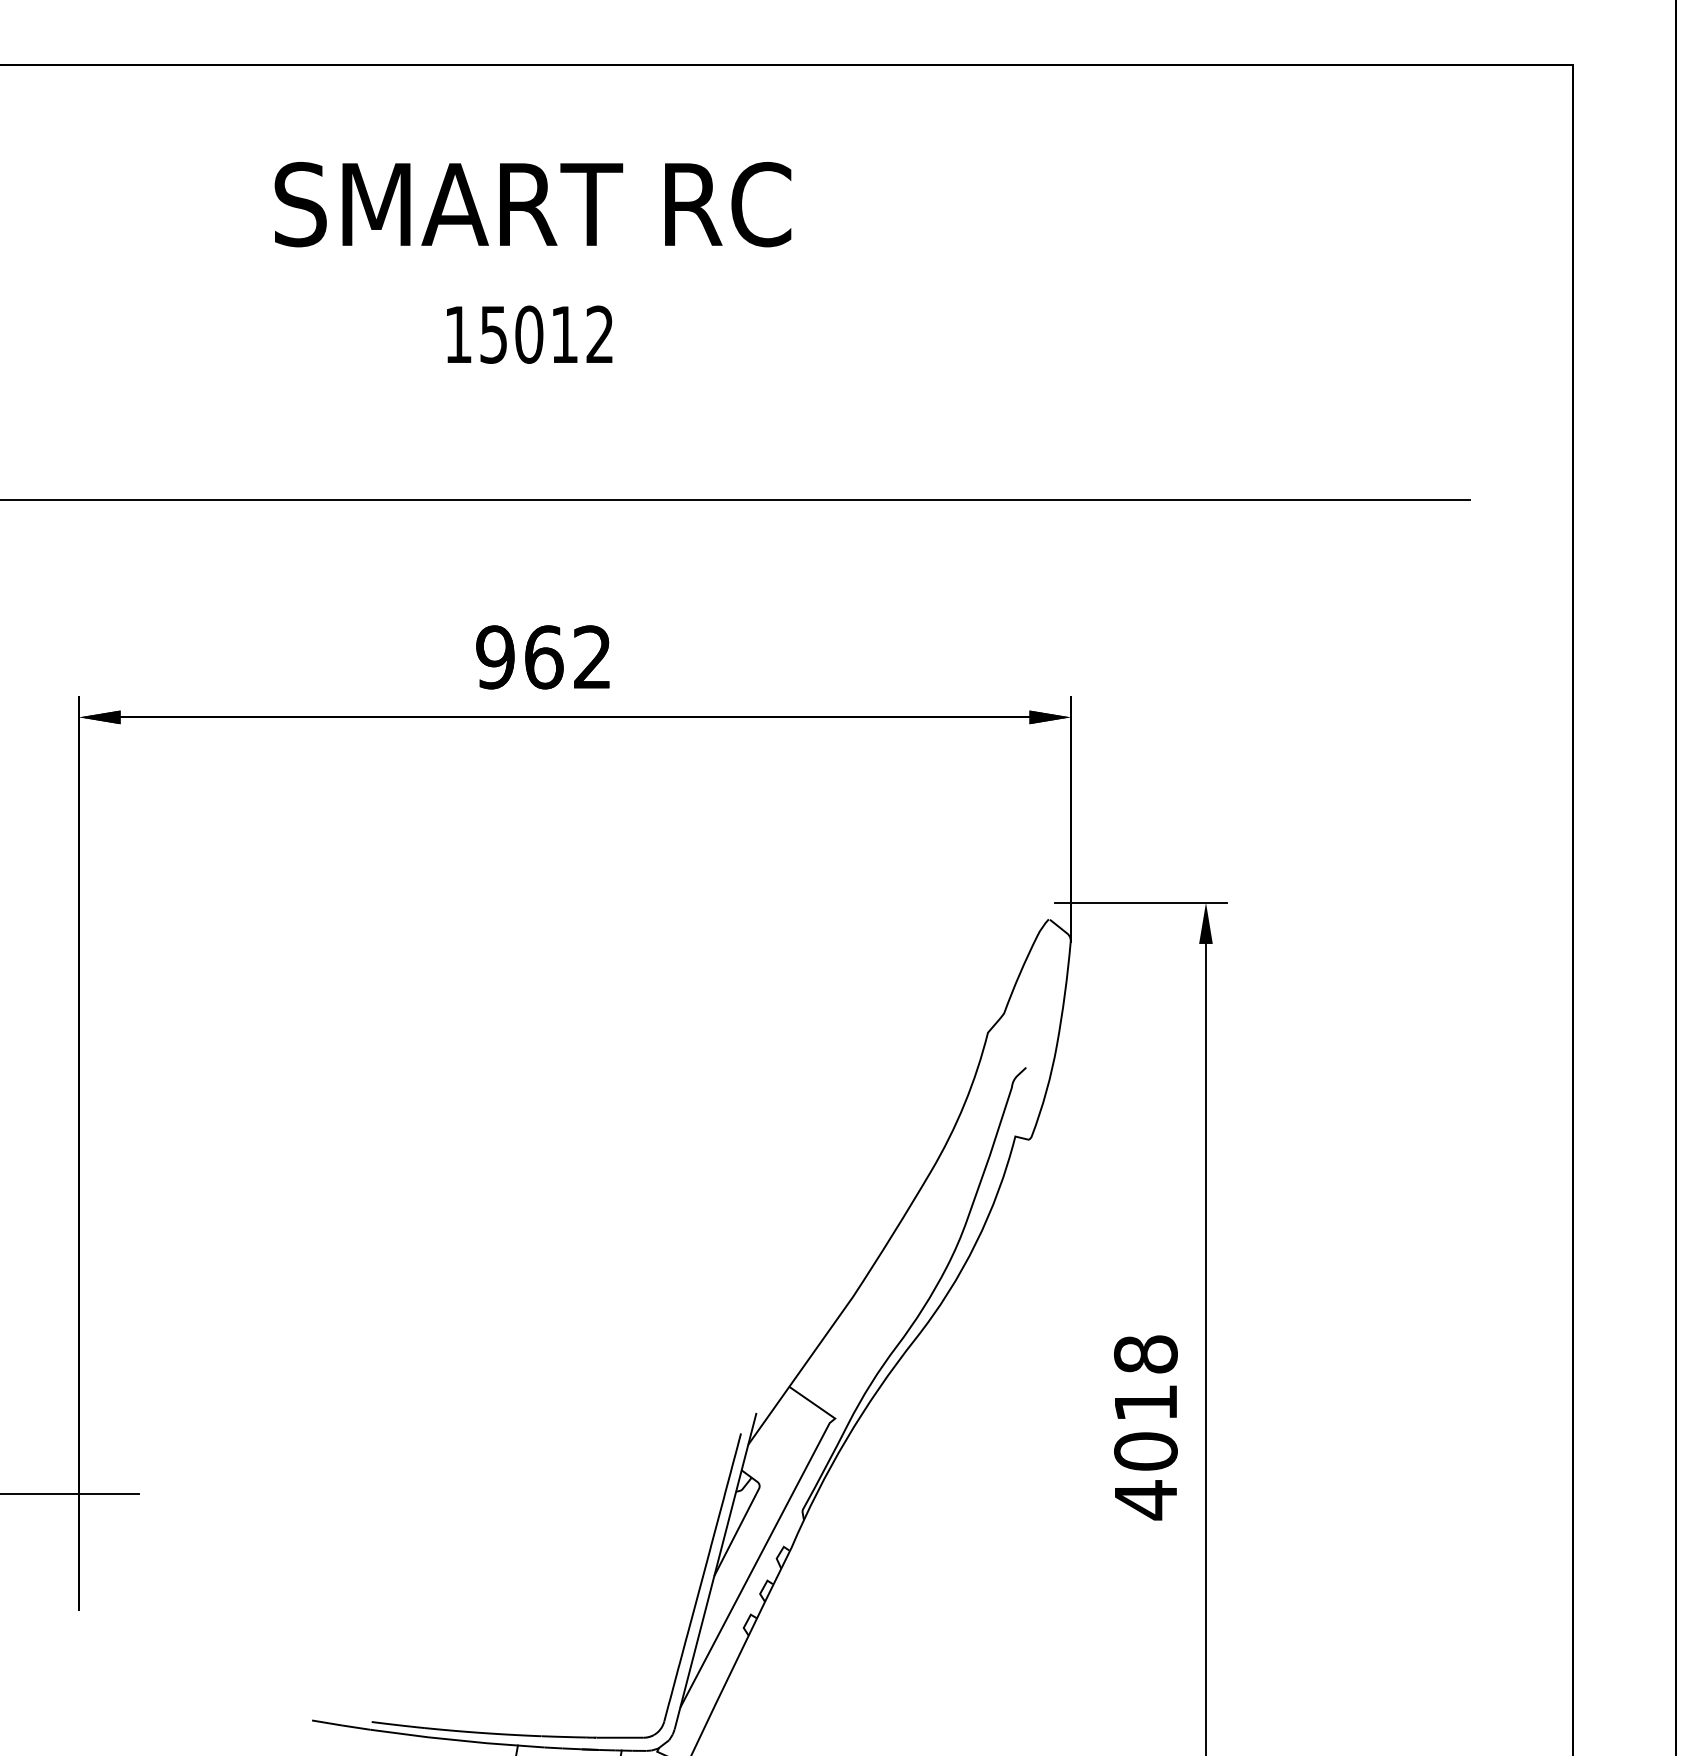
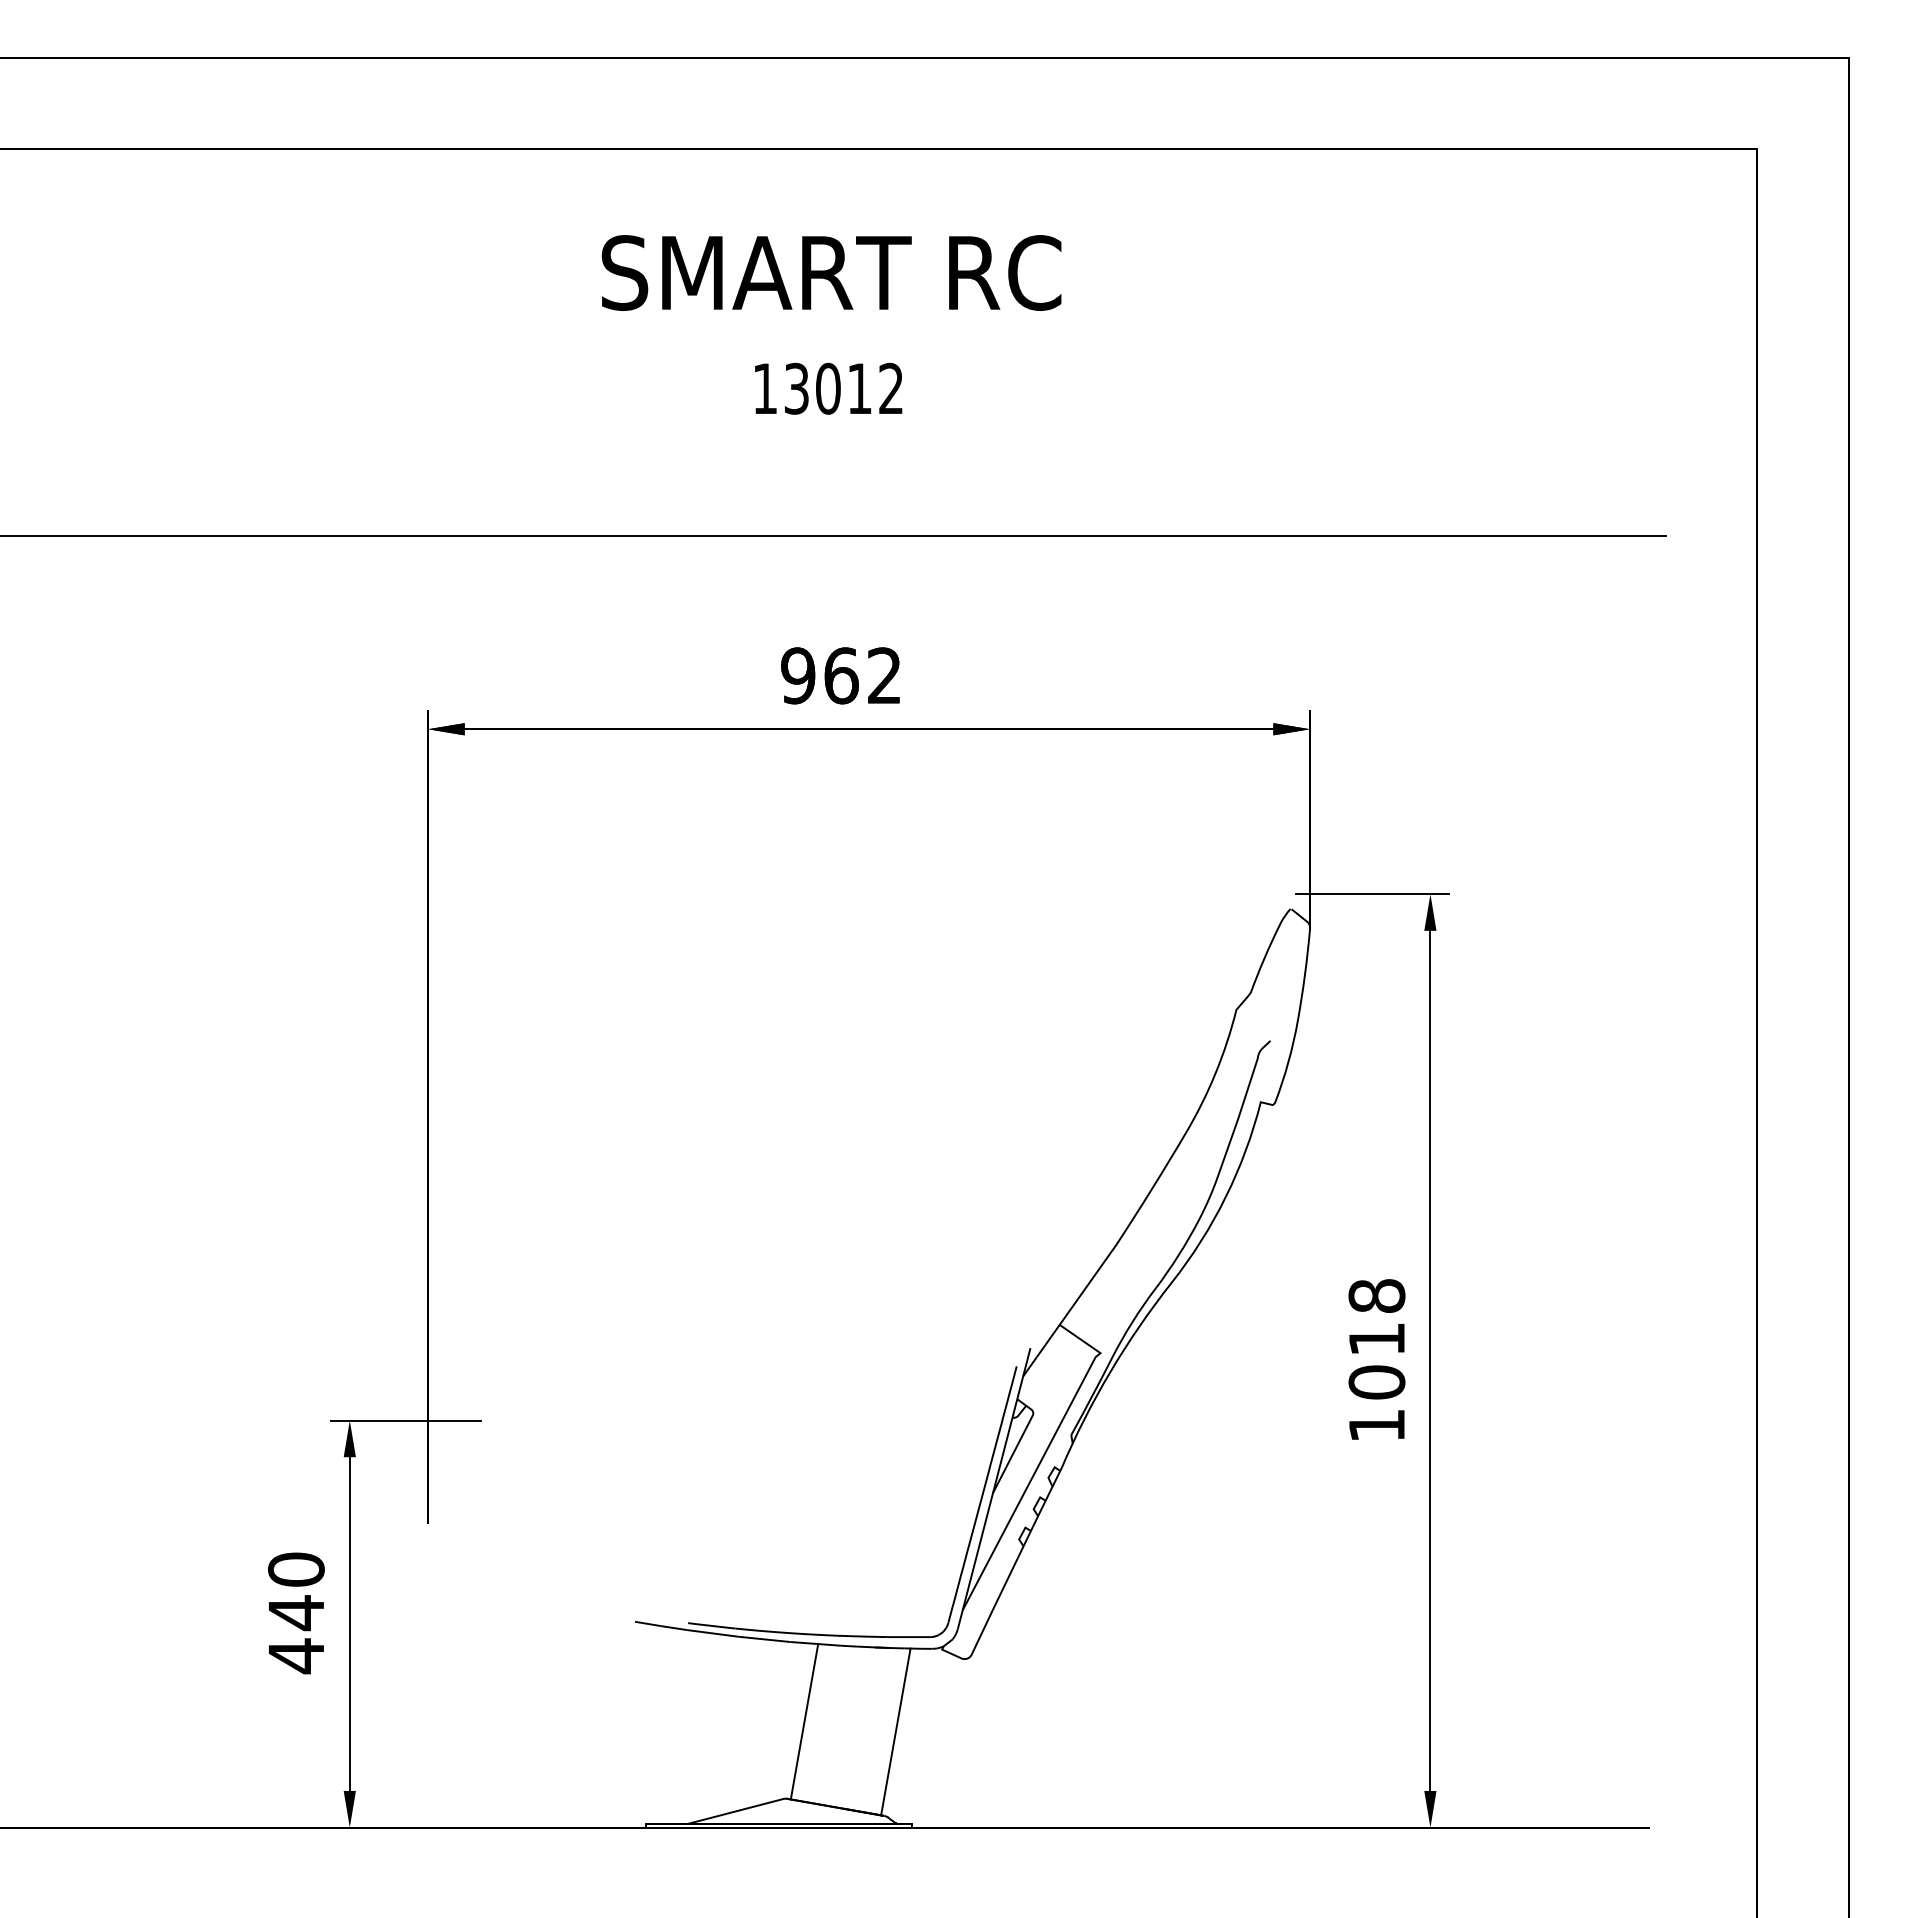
text: (493, 334) -> (796, 388), 15012 -> 13012
text: (1145, 1499) -> (1376, 1425), 4018 -> 1018

